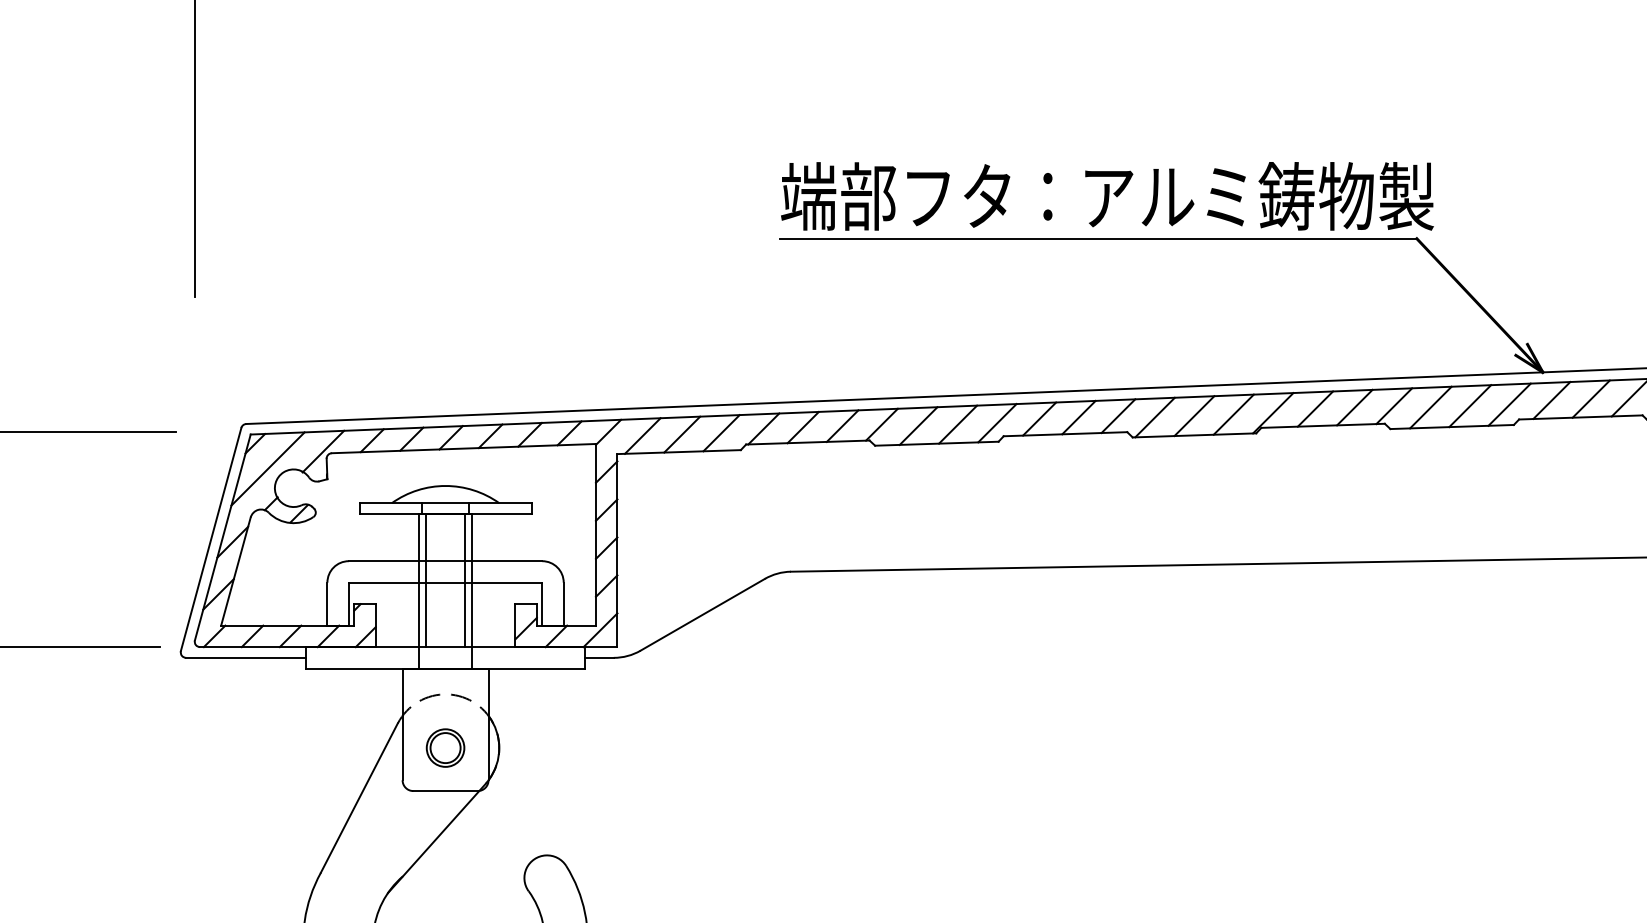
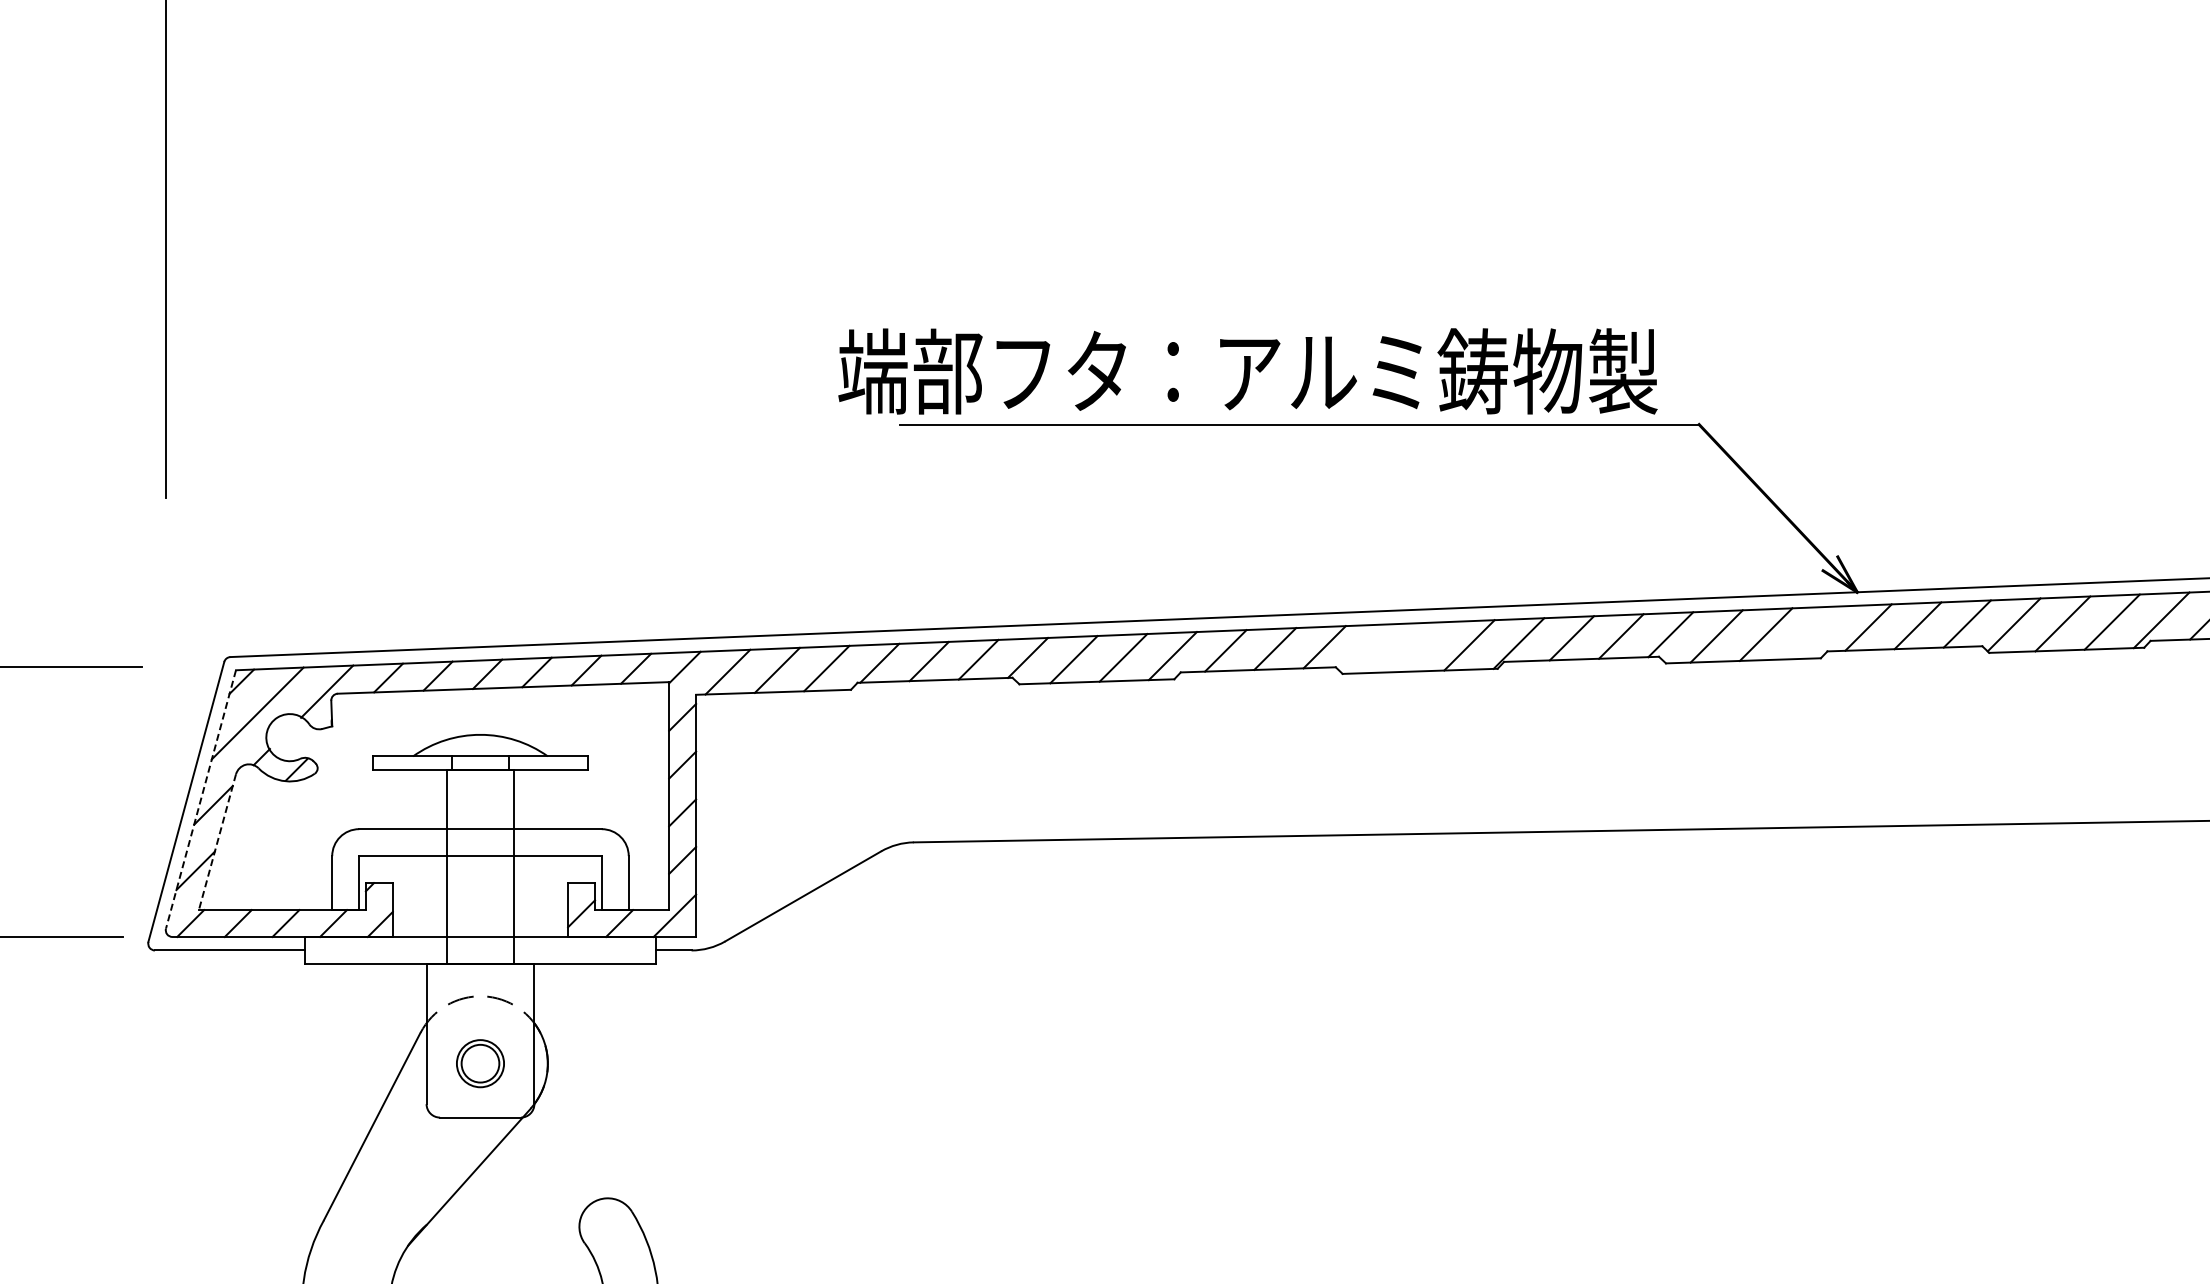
text: (1107, 196) -> (1247, 371), moved
line: (1509, 404) -> (1815, 632), removed
line: (1194, 416) -> (1420, 647), removed
line: (1154, 417) -> (1370, 648), removed
line: (223, 537) -> (201, 799), solid -> dashed
line: (235, 571) -> (217, 842), solid -> dashed
line: (426, 580) -> (456, 853), removed
line: (464, 580) -> (504, 853), removed

